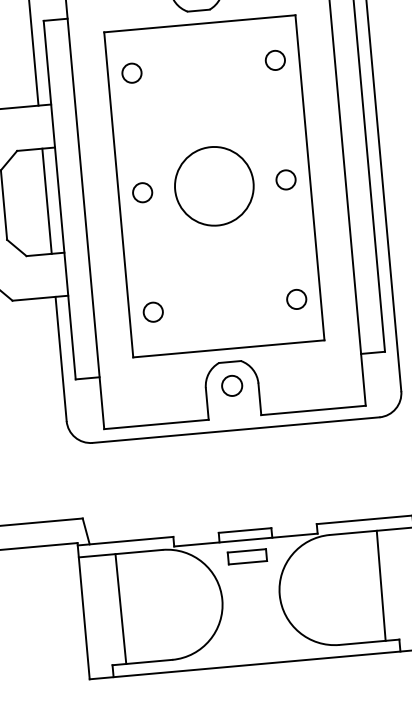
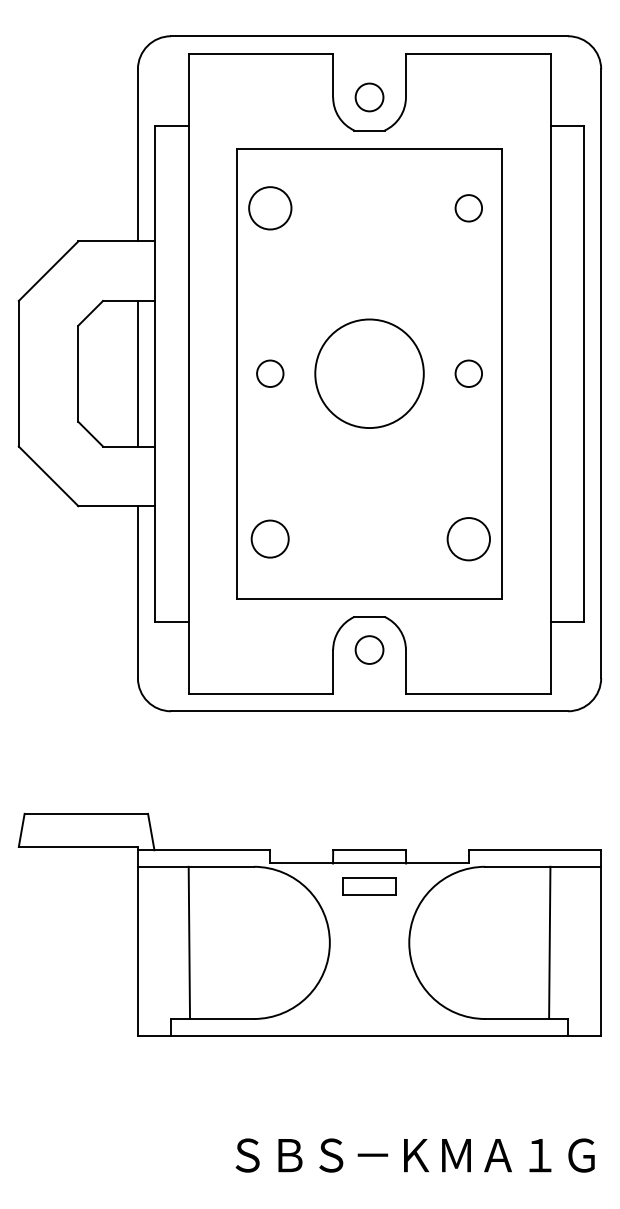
circle: (132, 73) -> (270, 208), size x1.6
circle: (296, 298) -> (468, 538), size x1.6
circle: (153, 312) -> (270, 539), size x1.4

